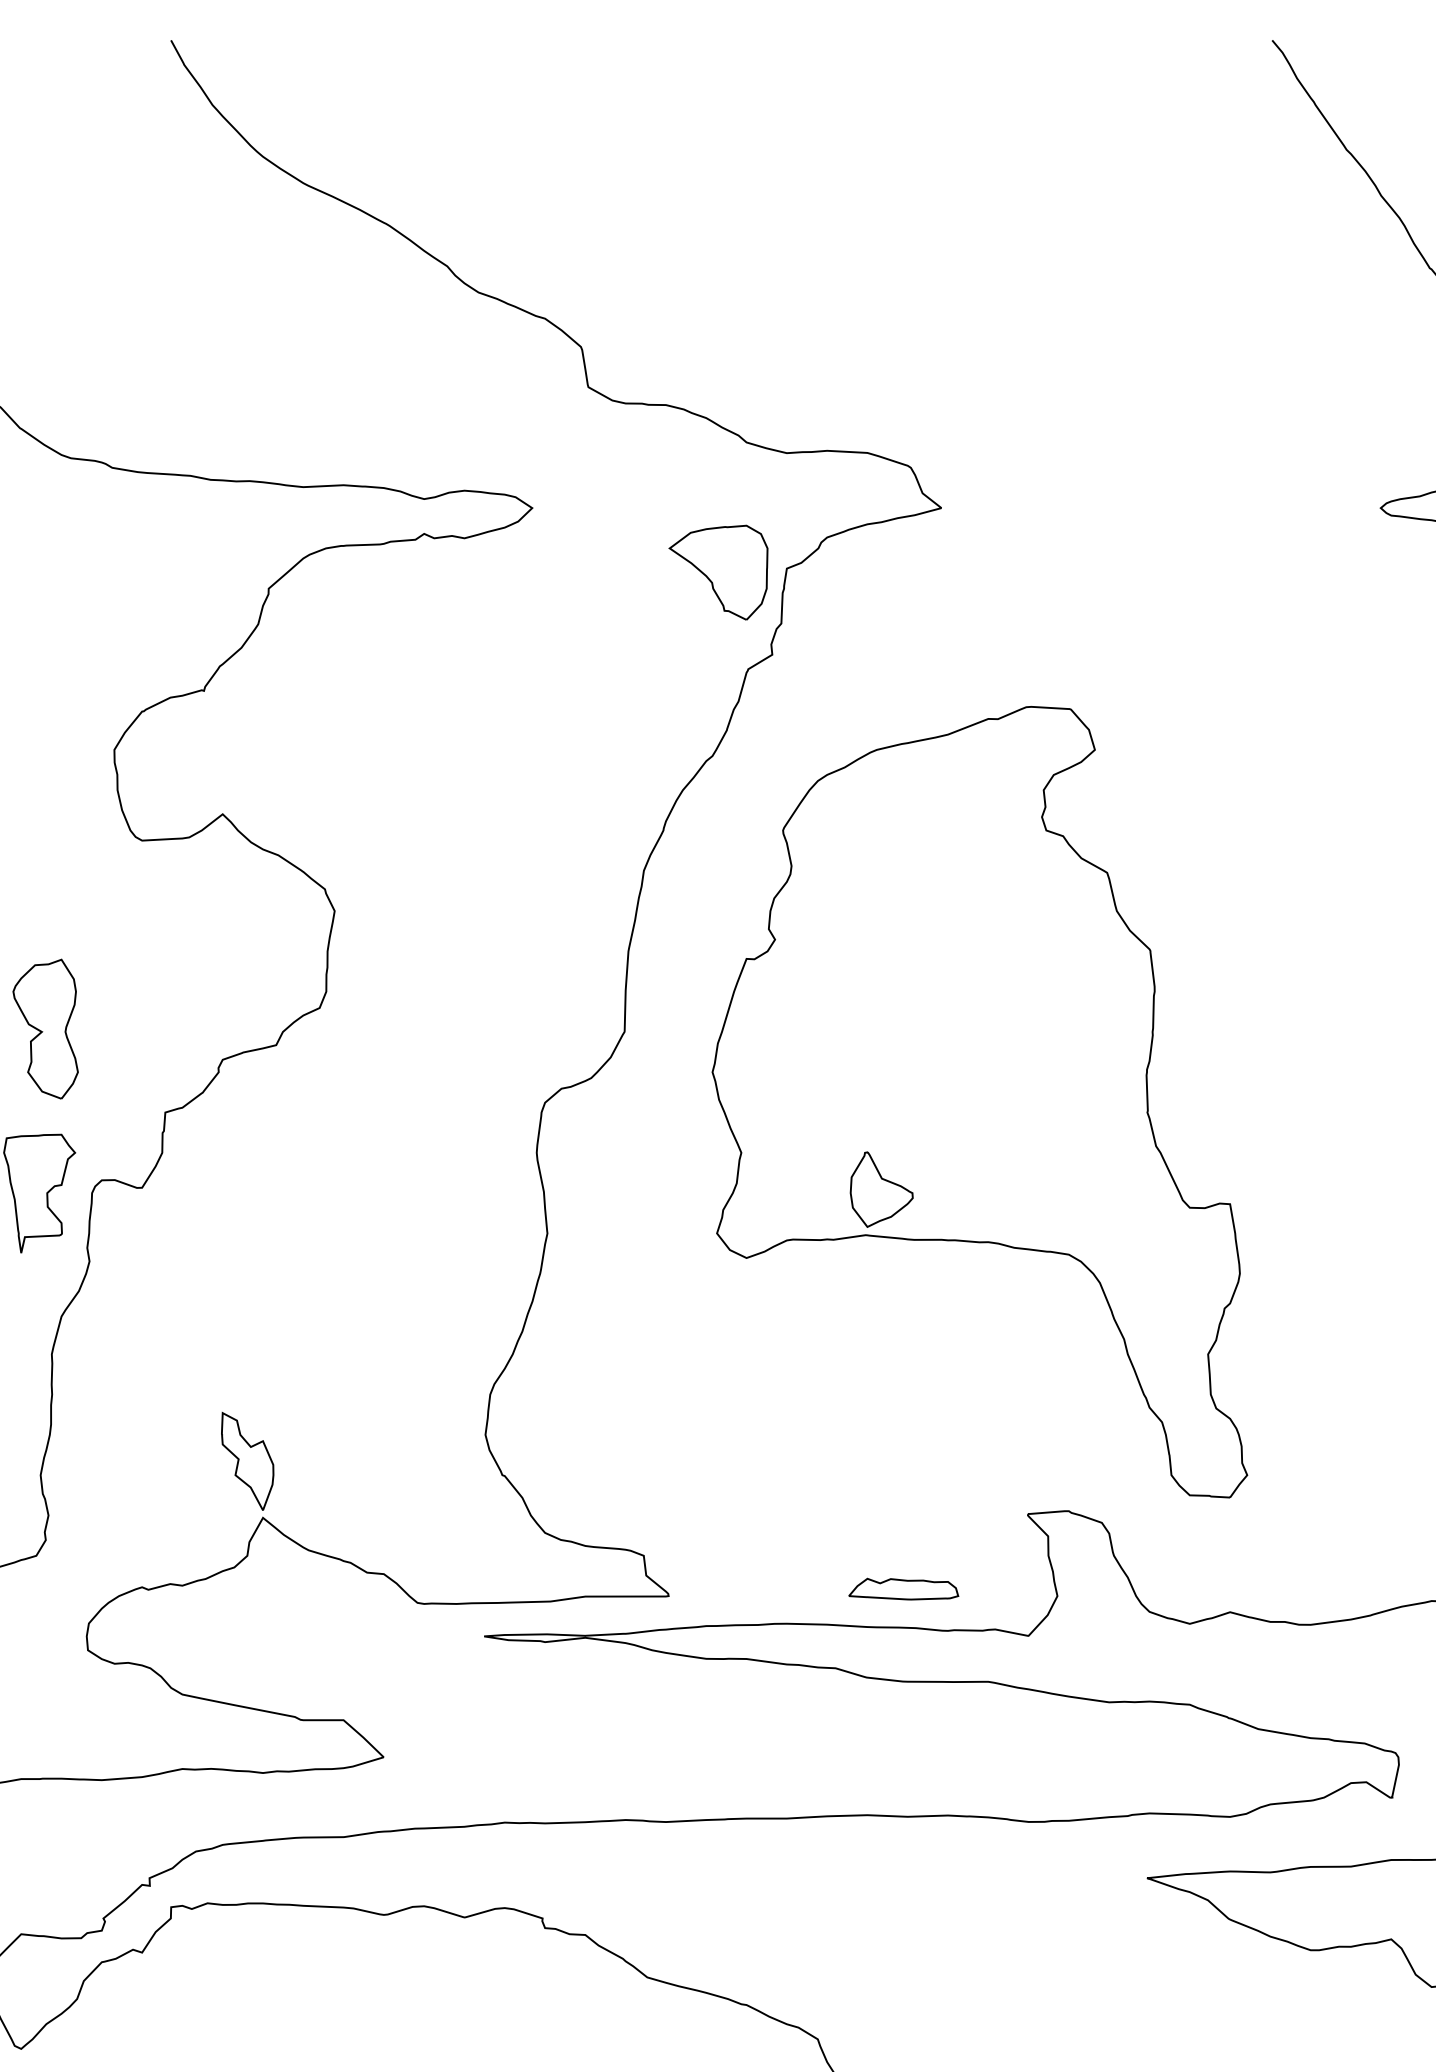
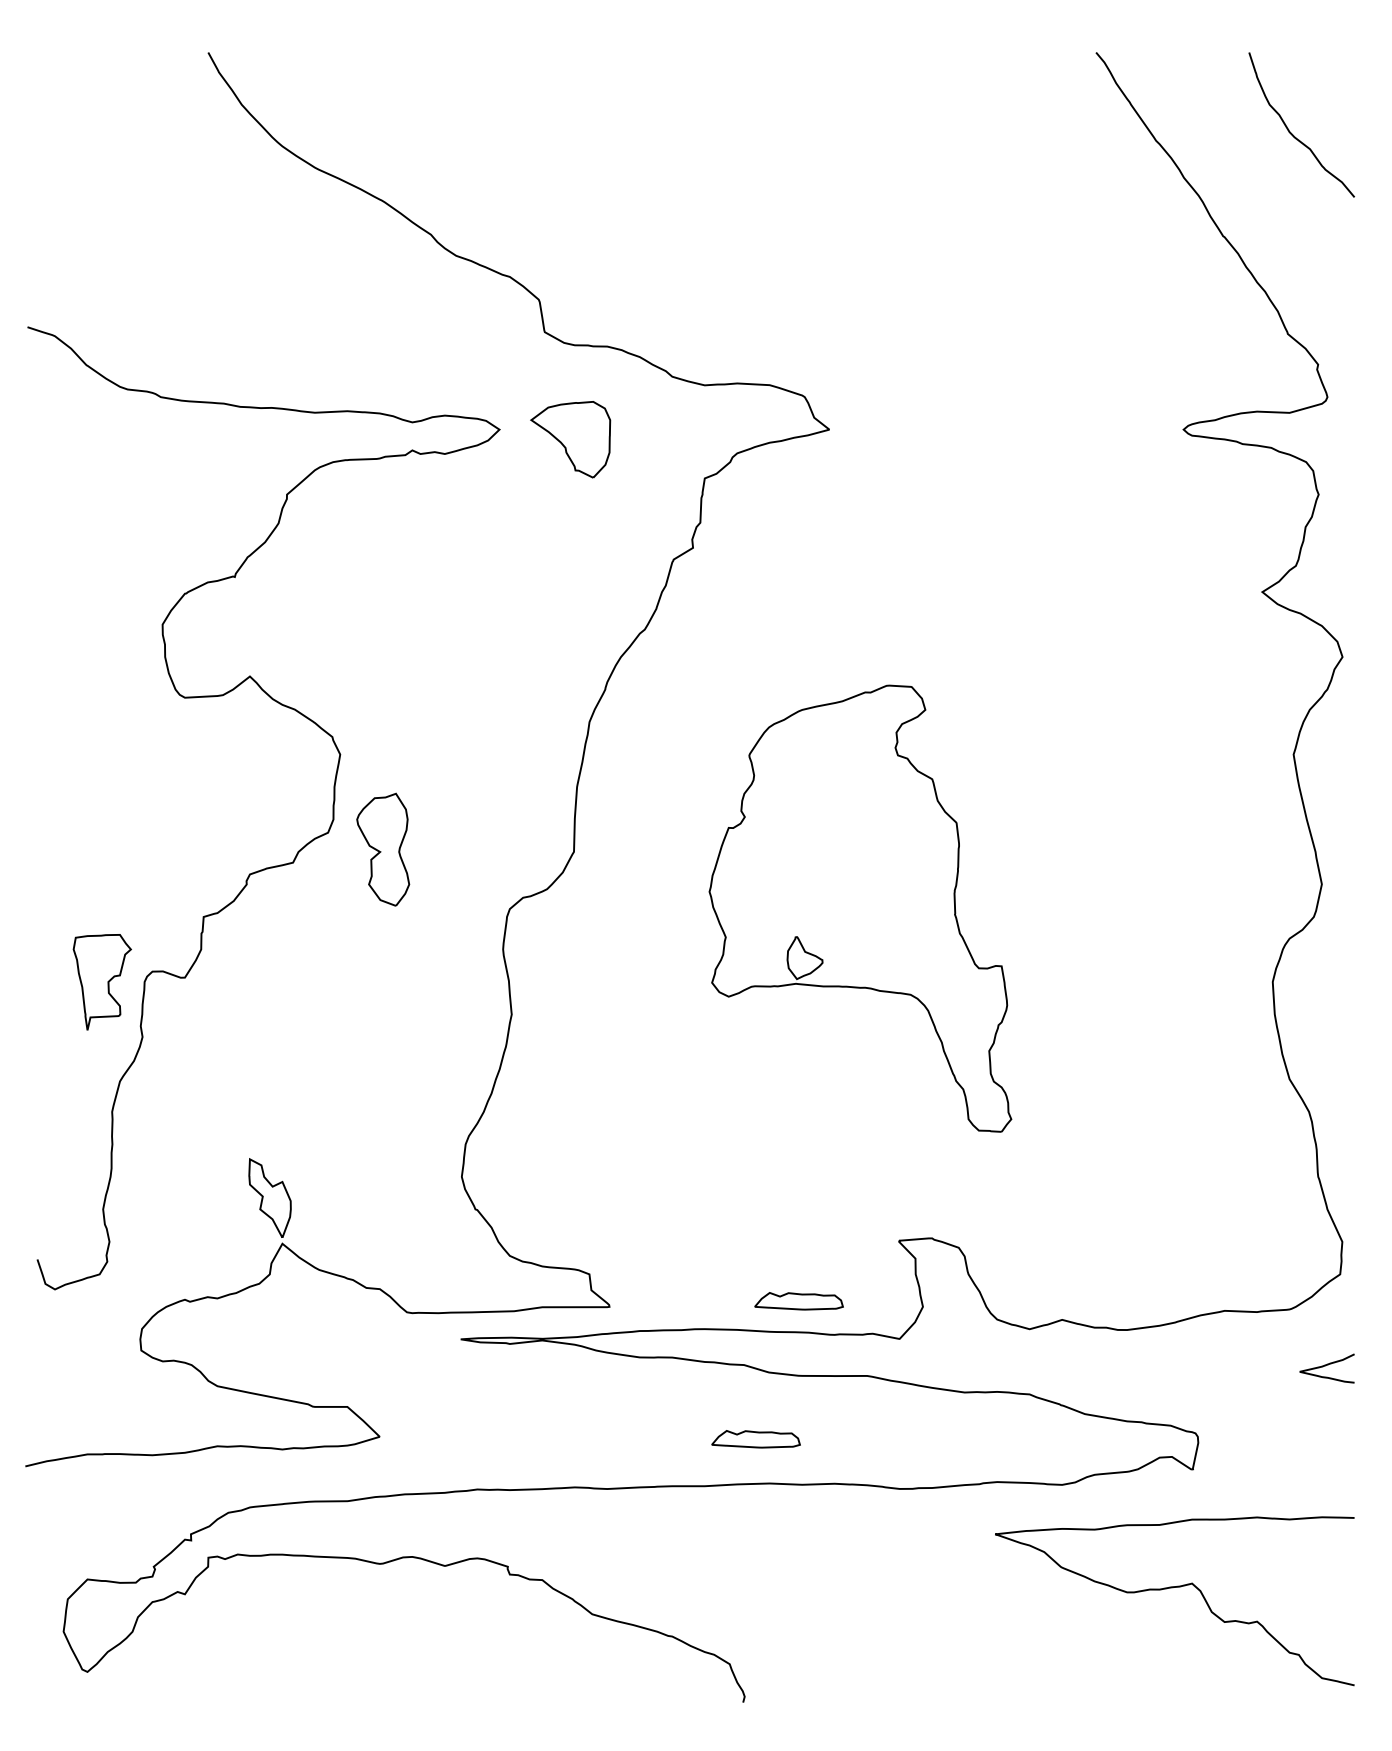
part: (718, 572) -> (570, 439), moved
part: (46, 1028) -> (383, 849), moved
part: (979, 1102) -> (860, 908), size x0.7
part: (849, 1760) -> (755, 1439), added

